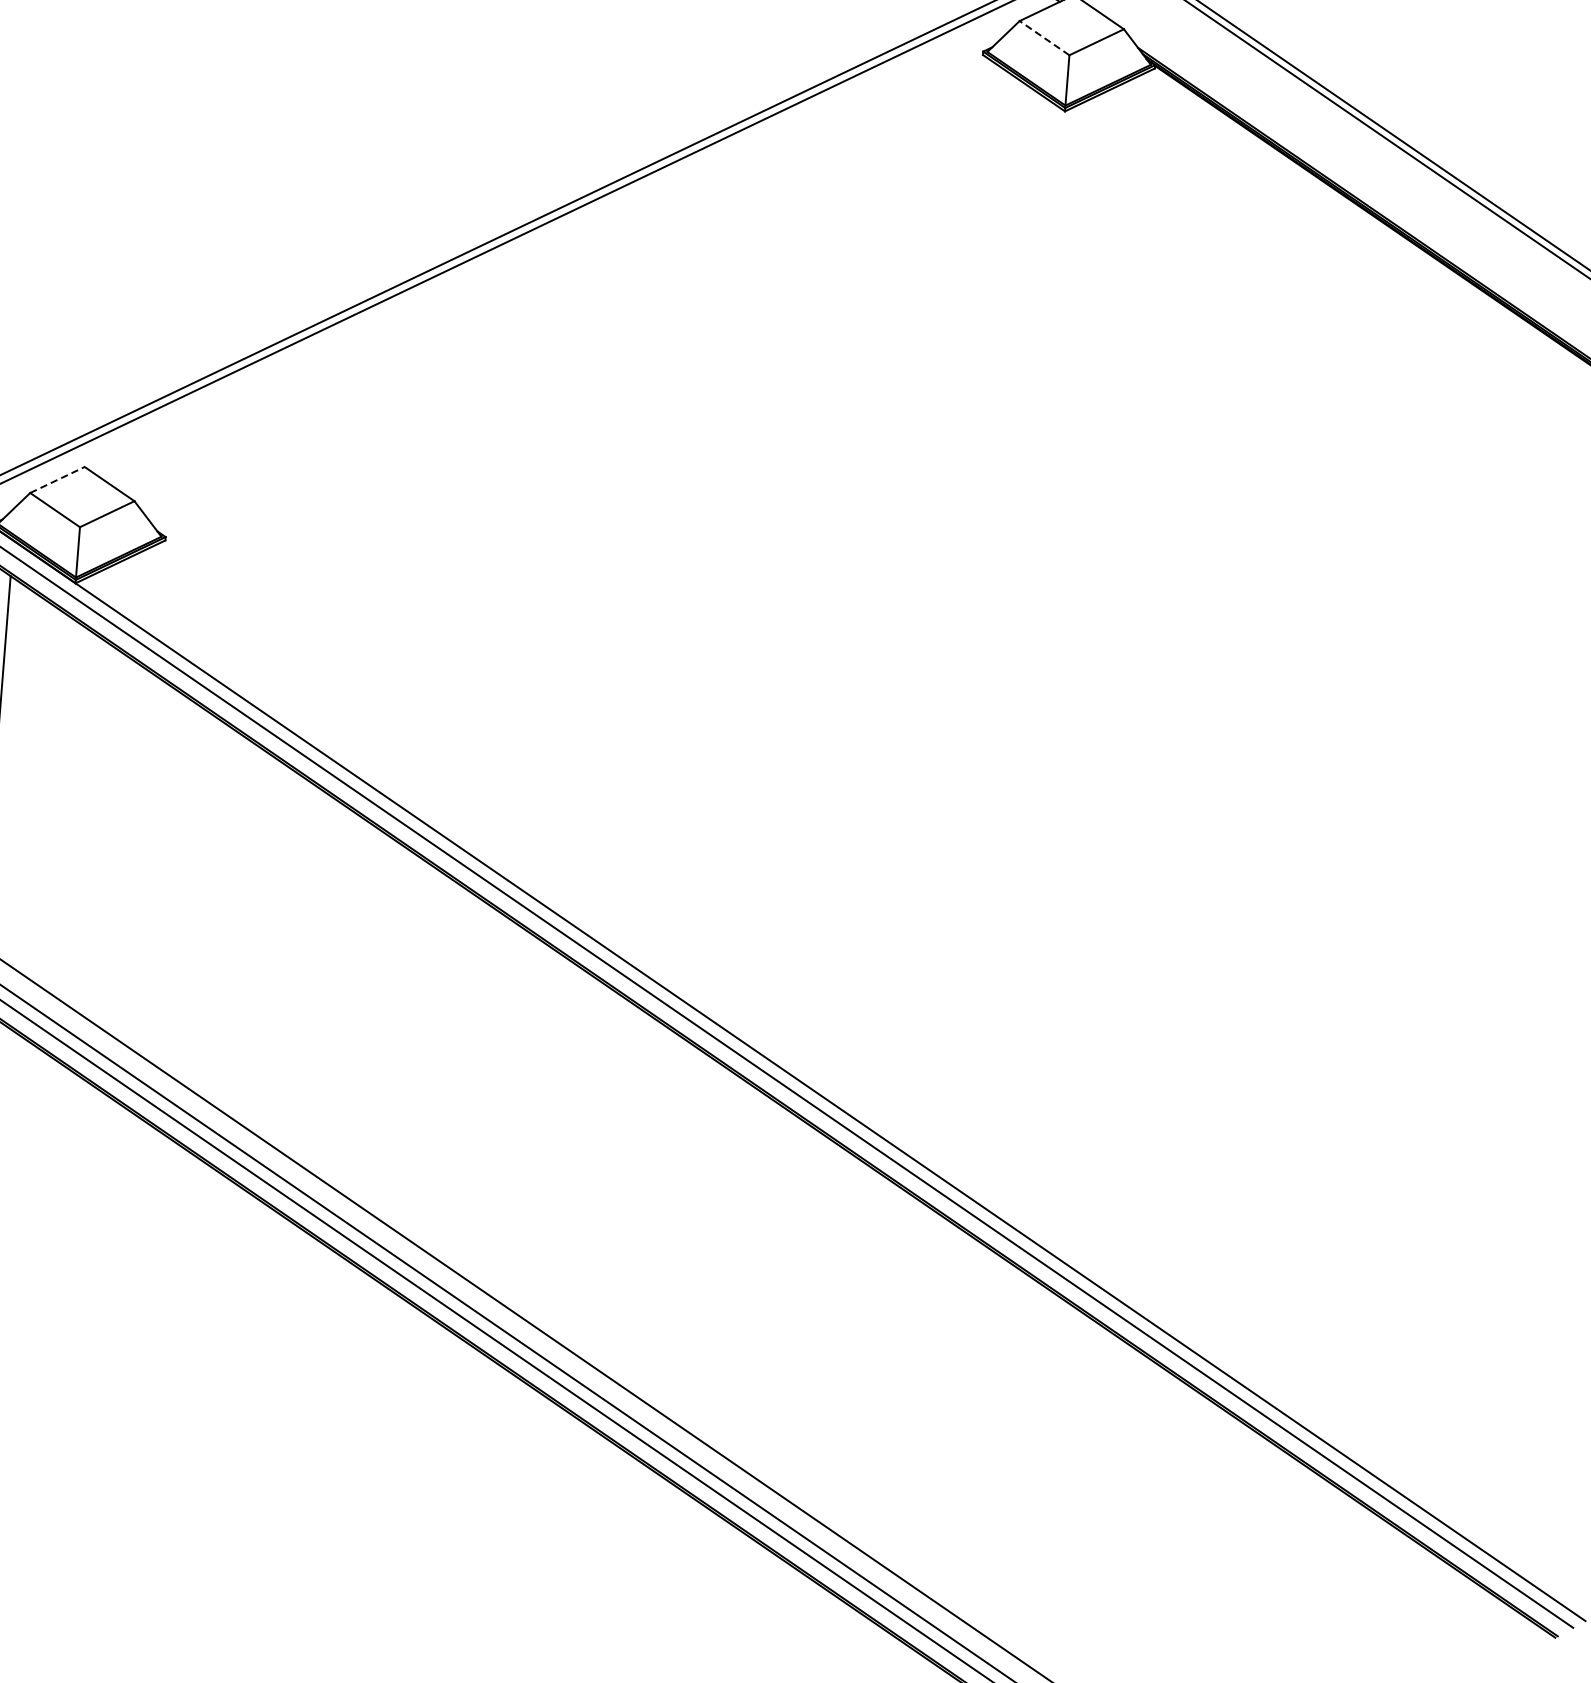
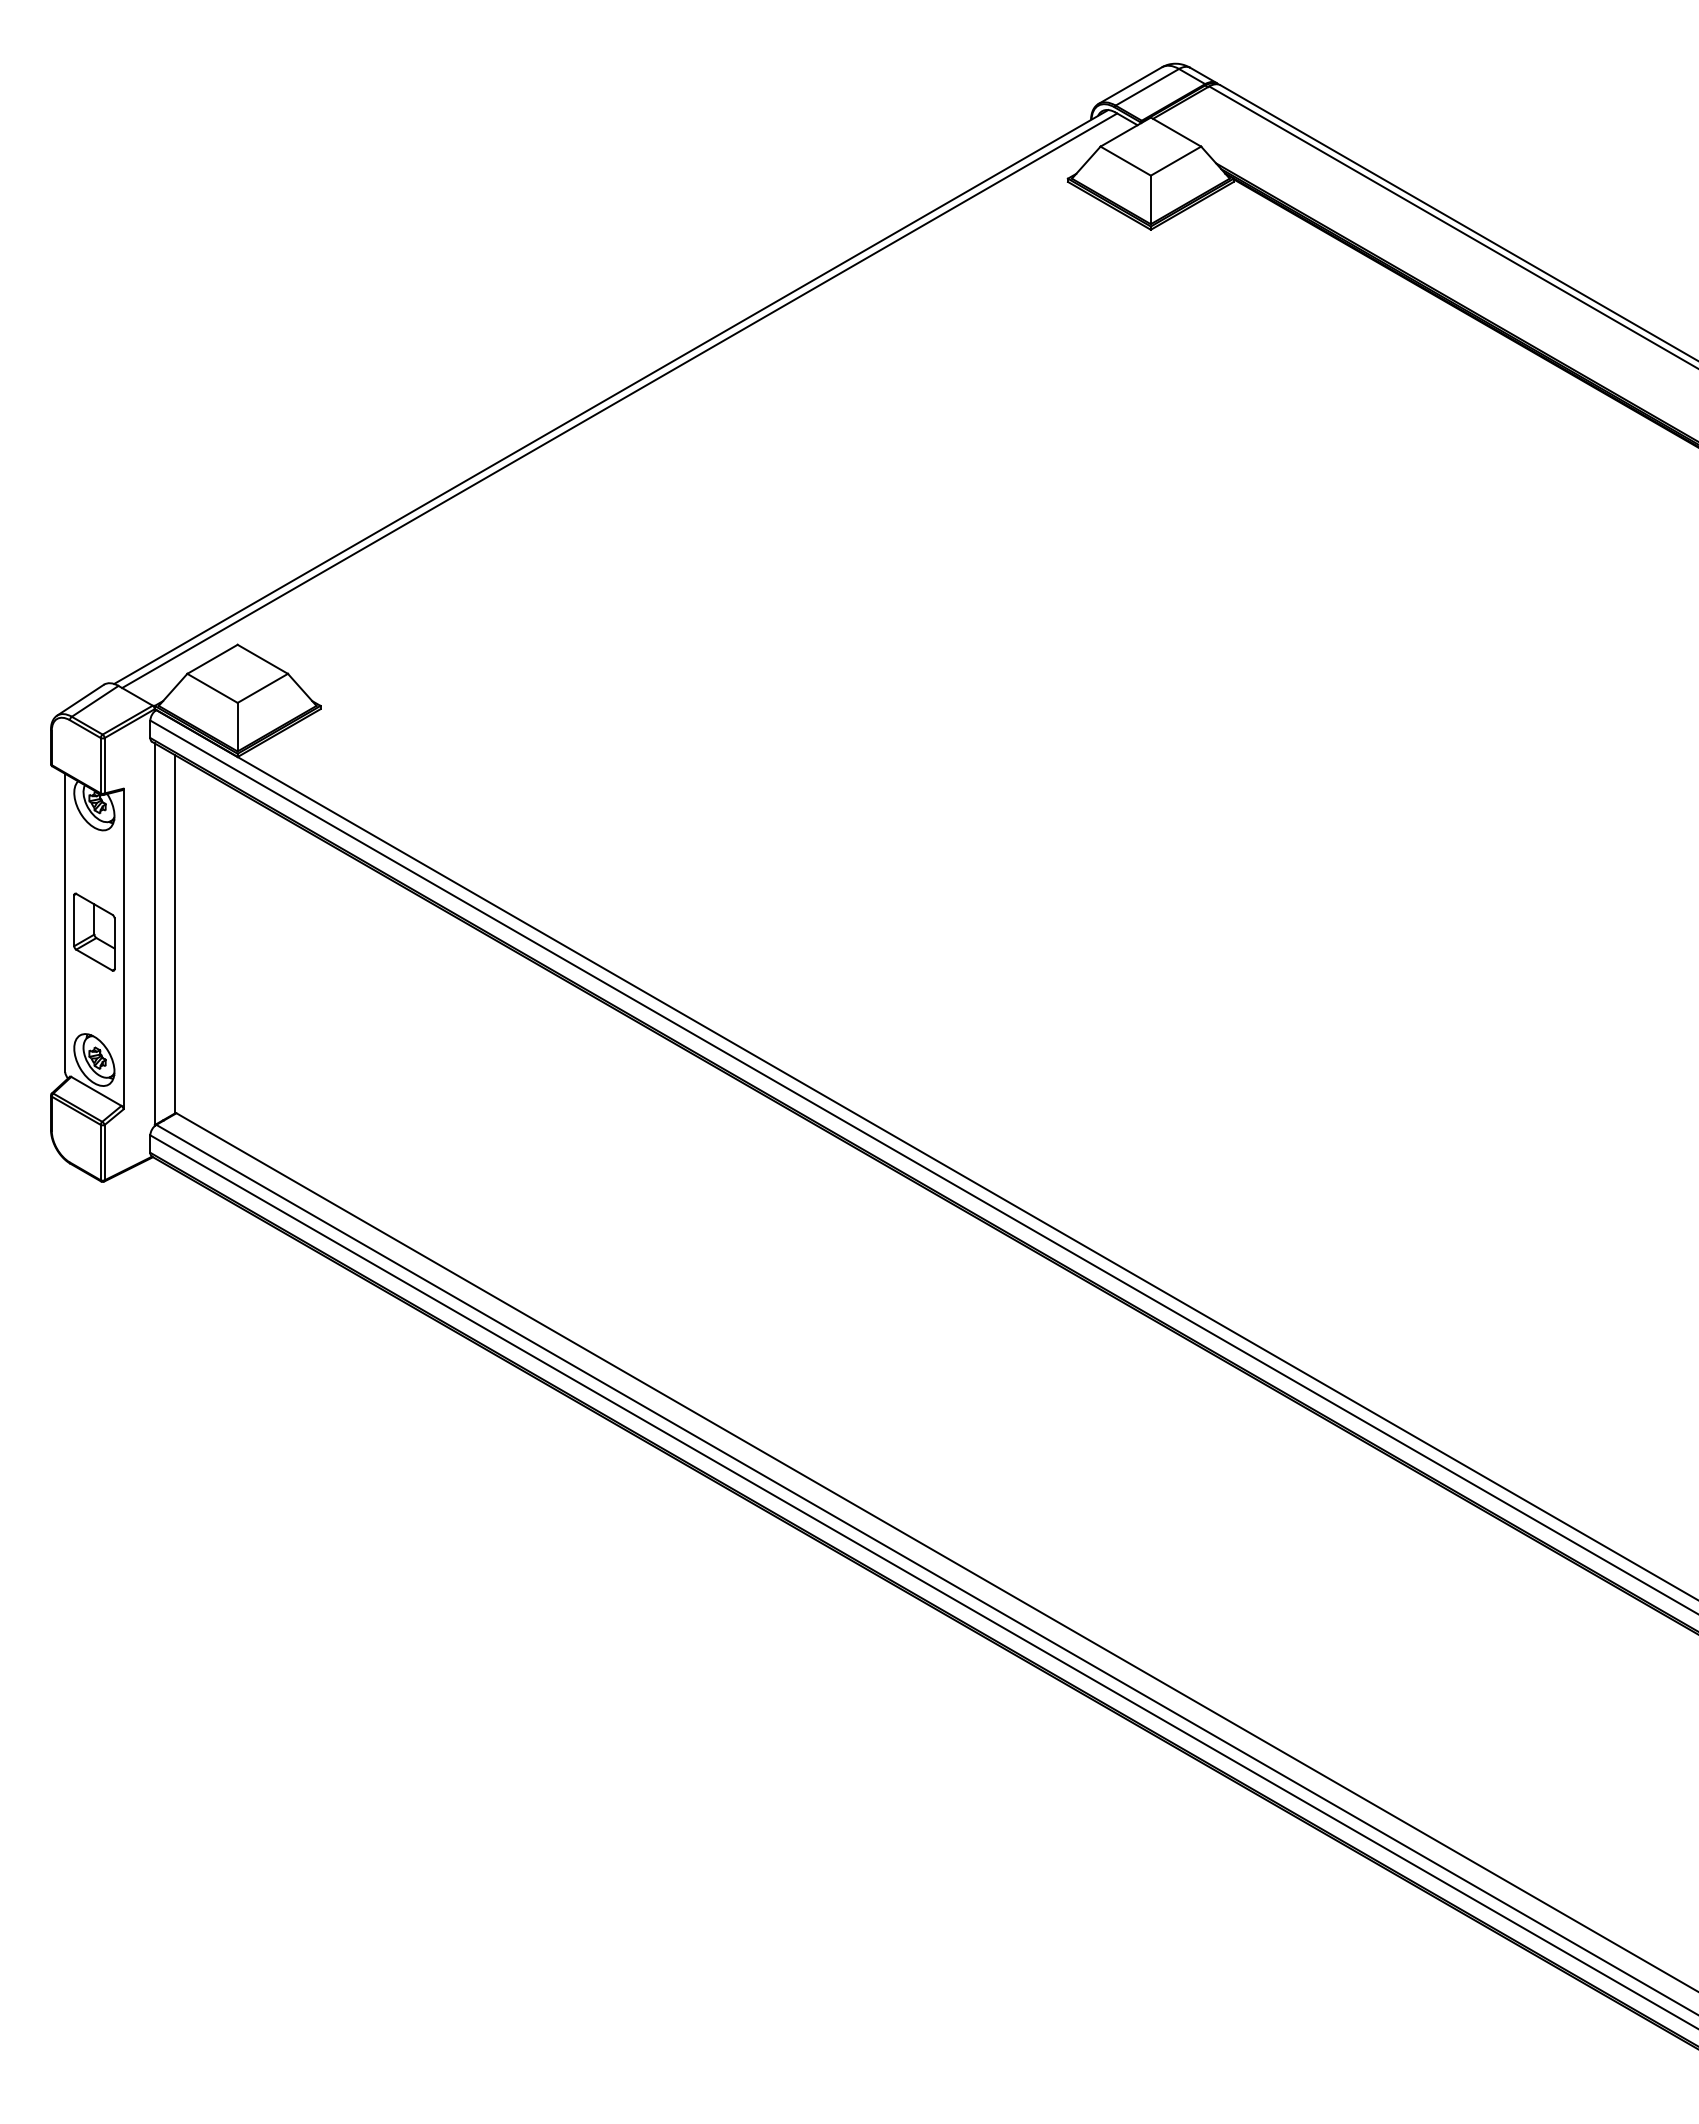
line: (1044, 37) -> (1125, 160), dashed -> solid
line: (57, 480) -> (212, 659), dashed -> solid

